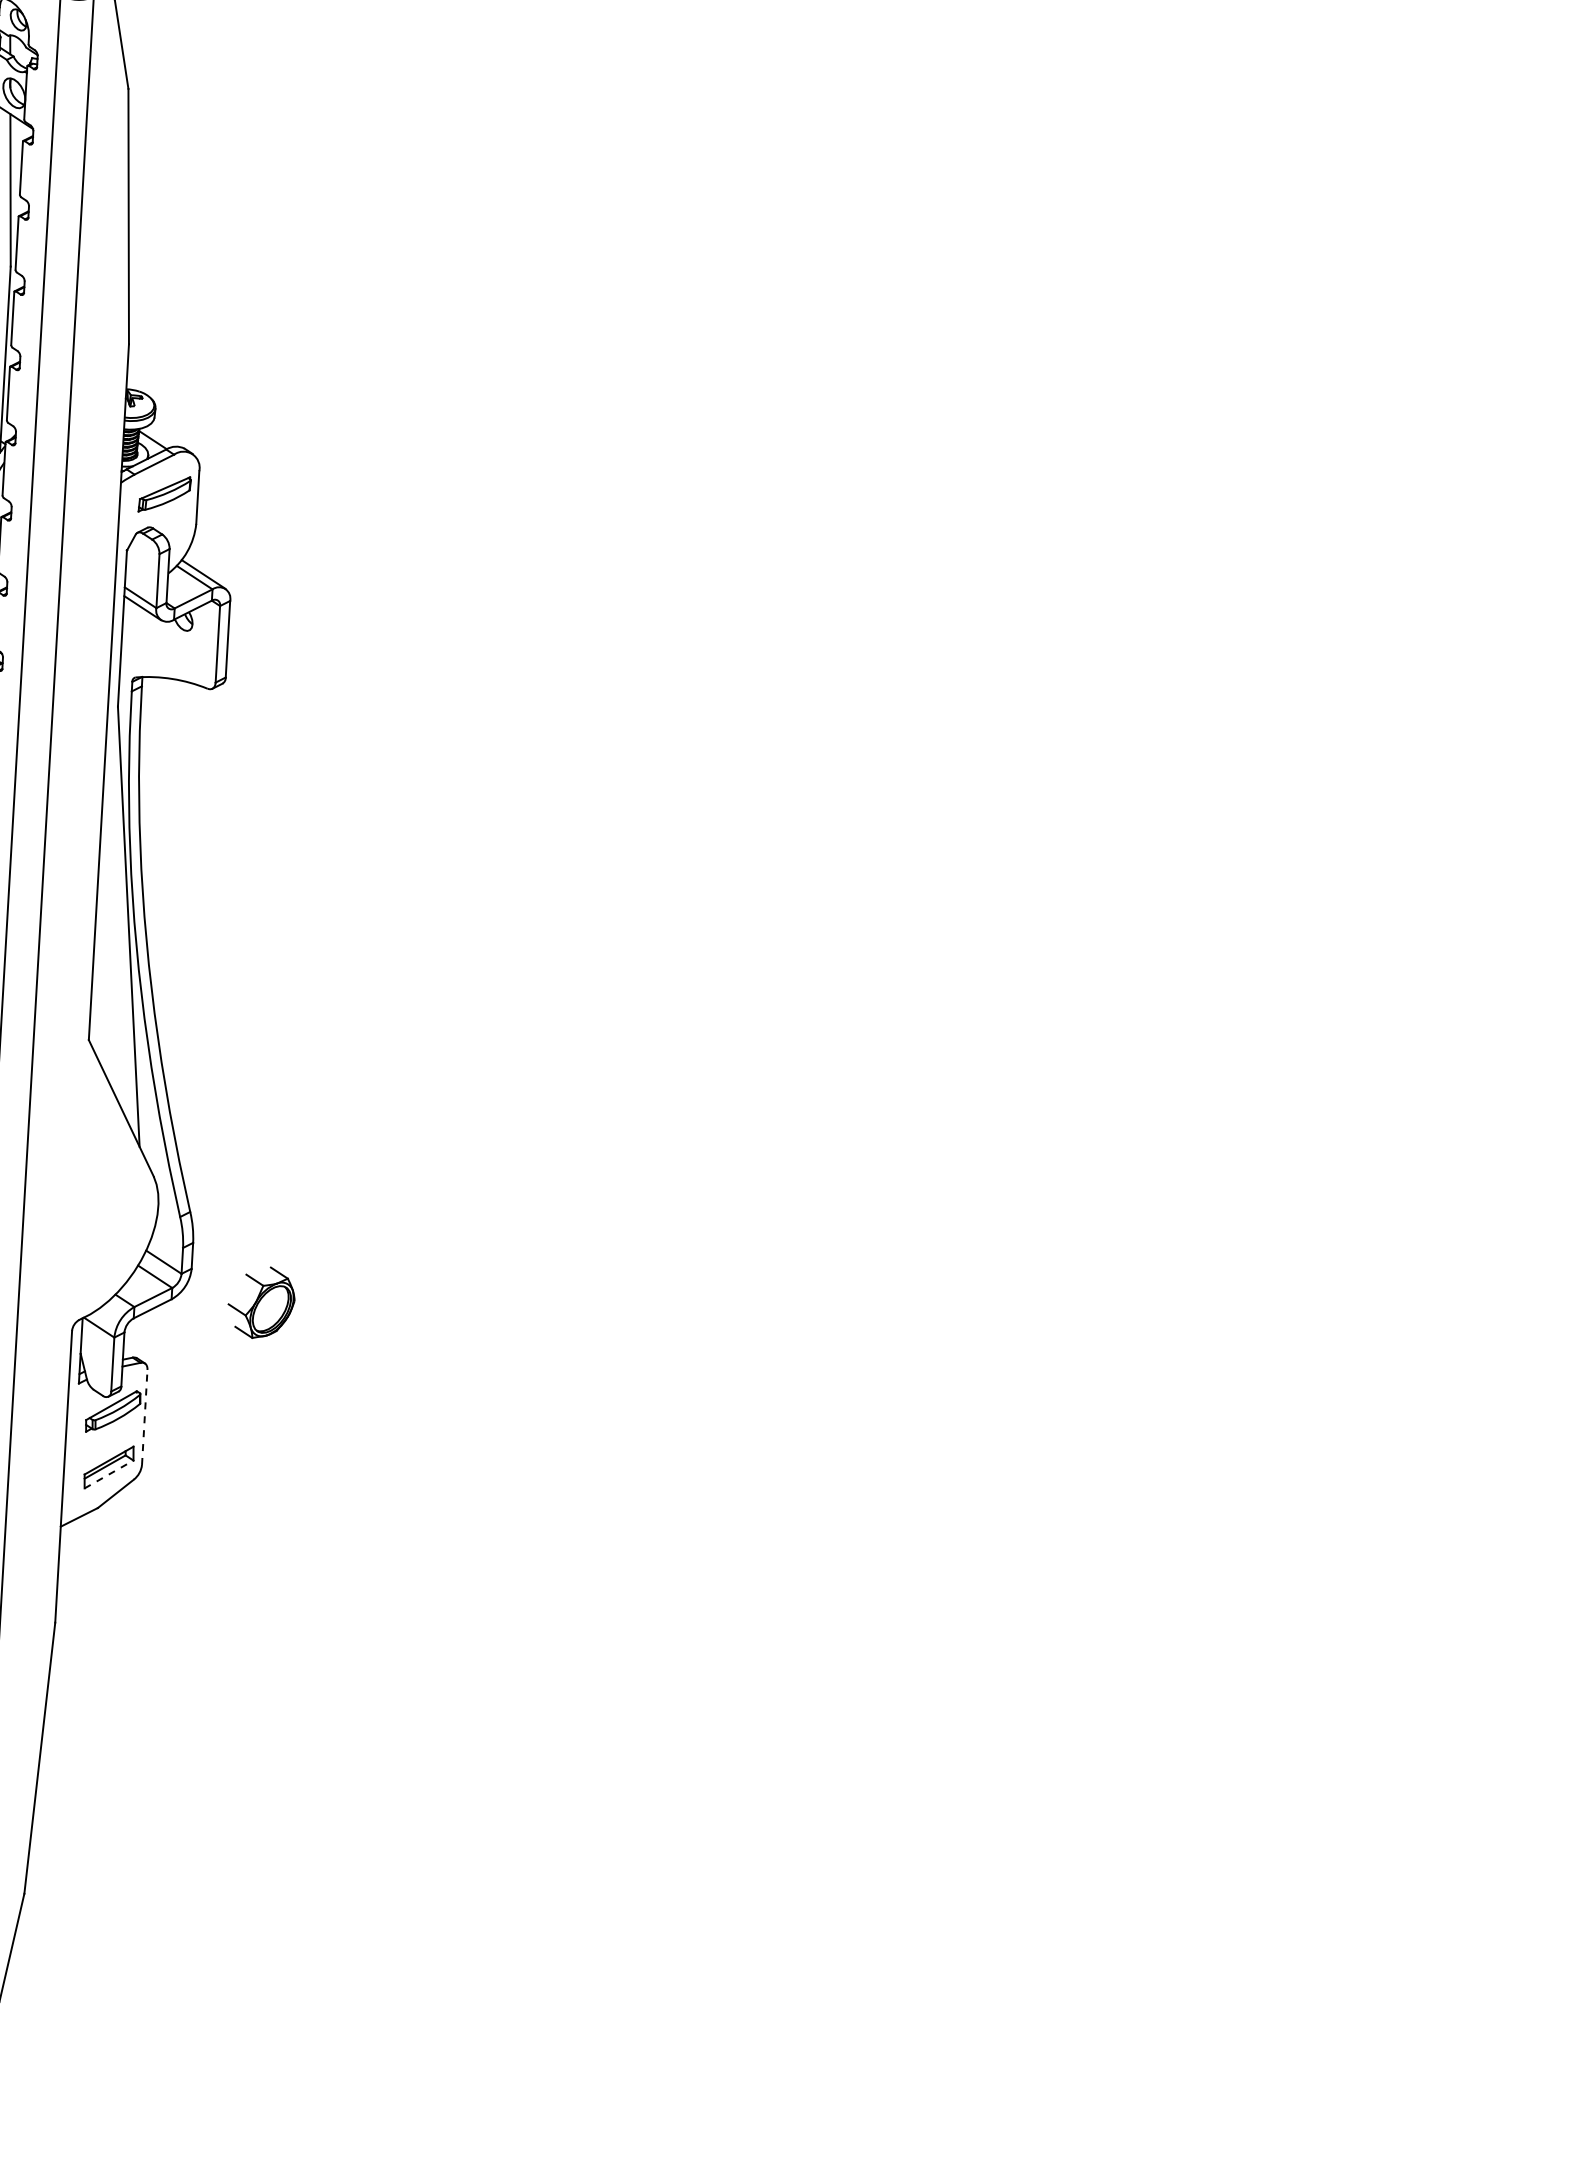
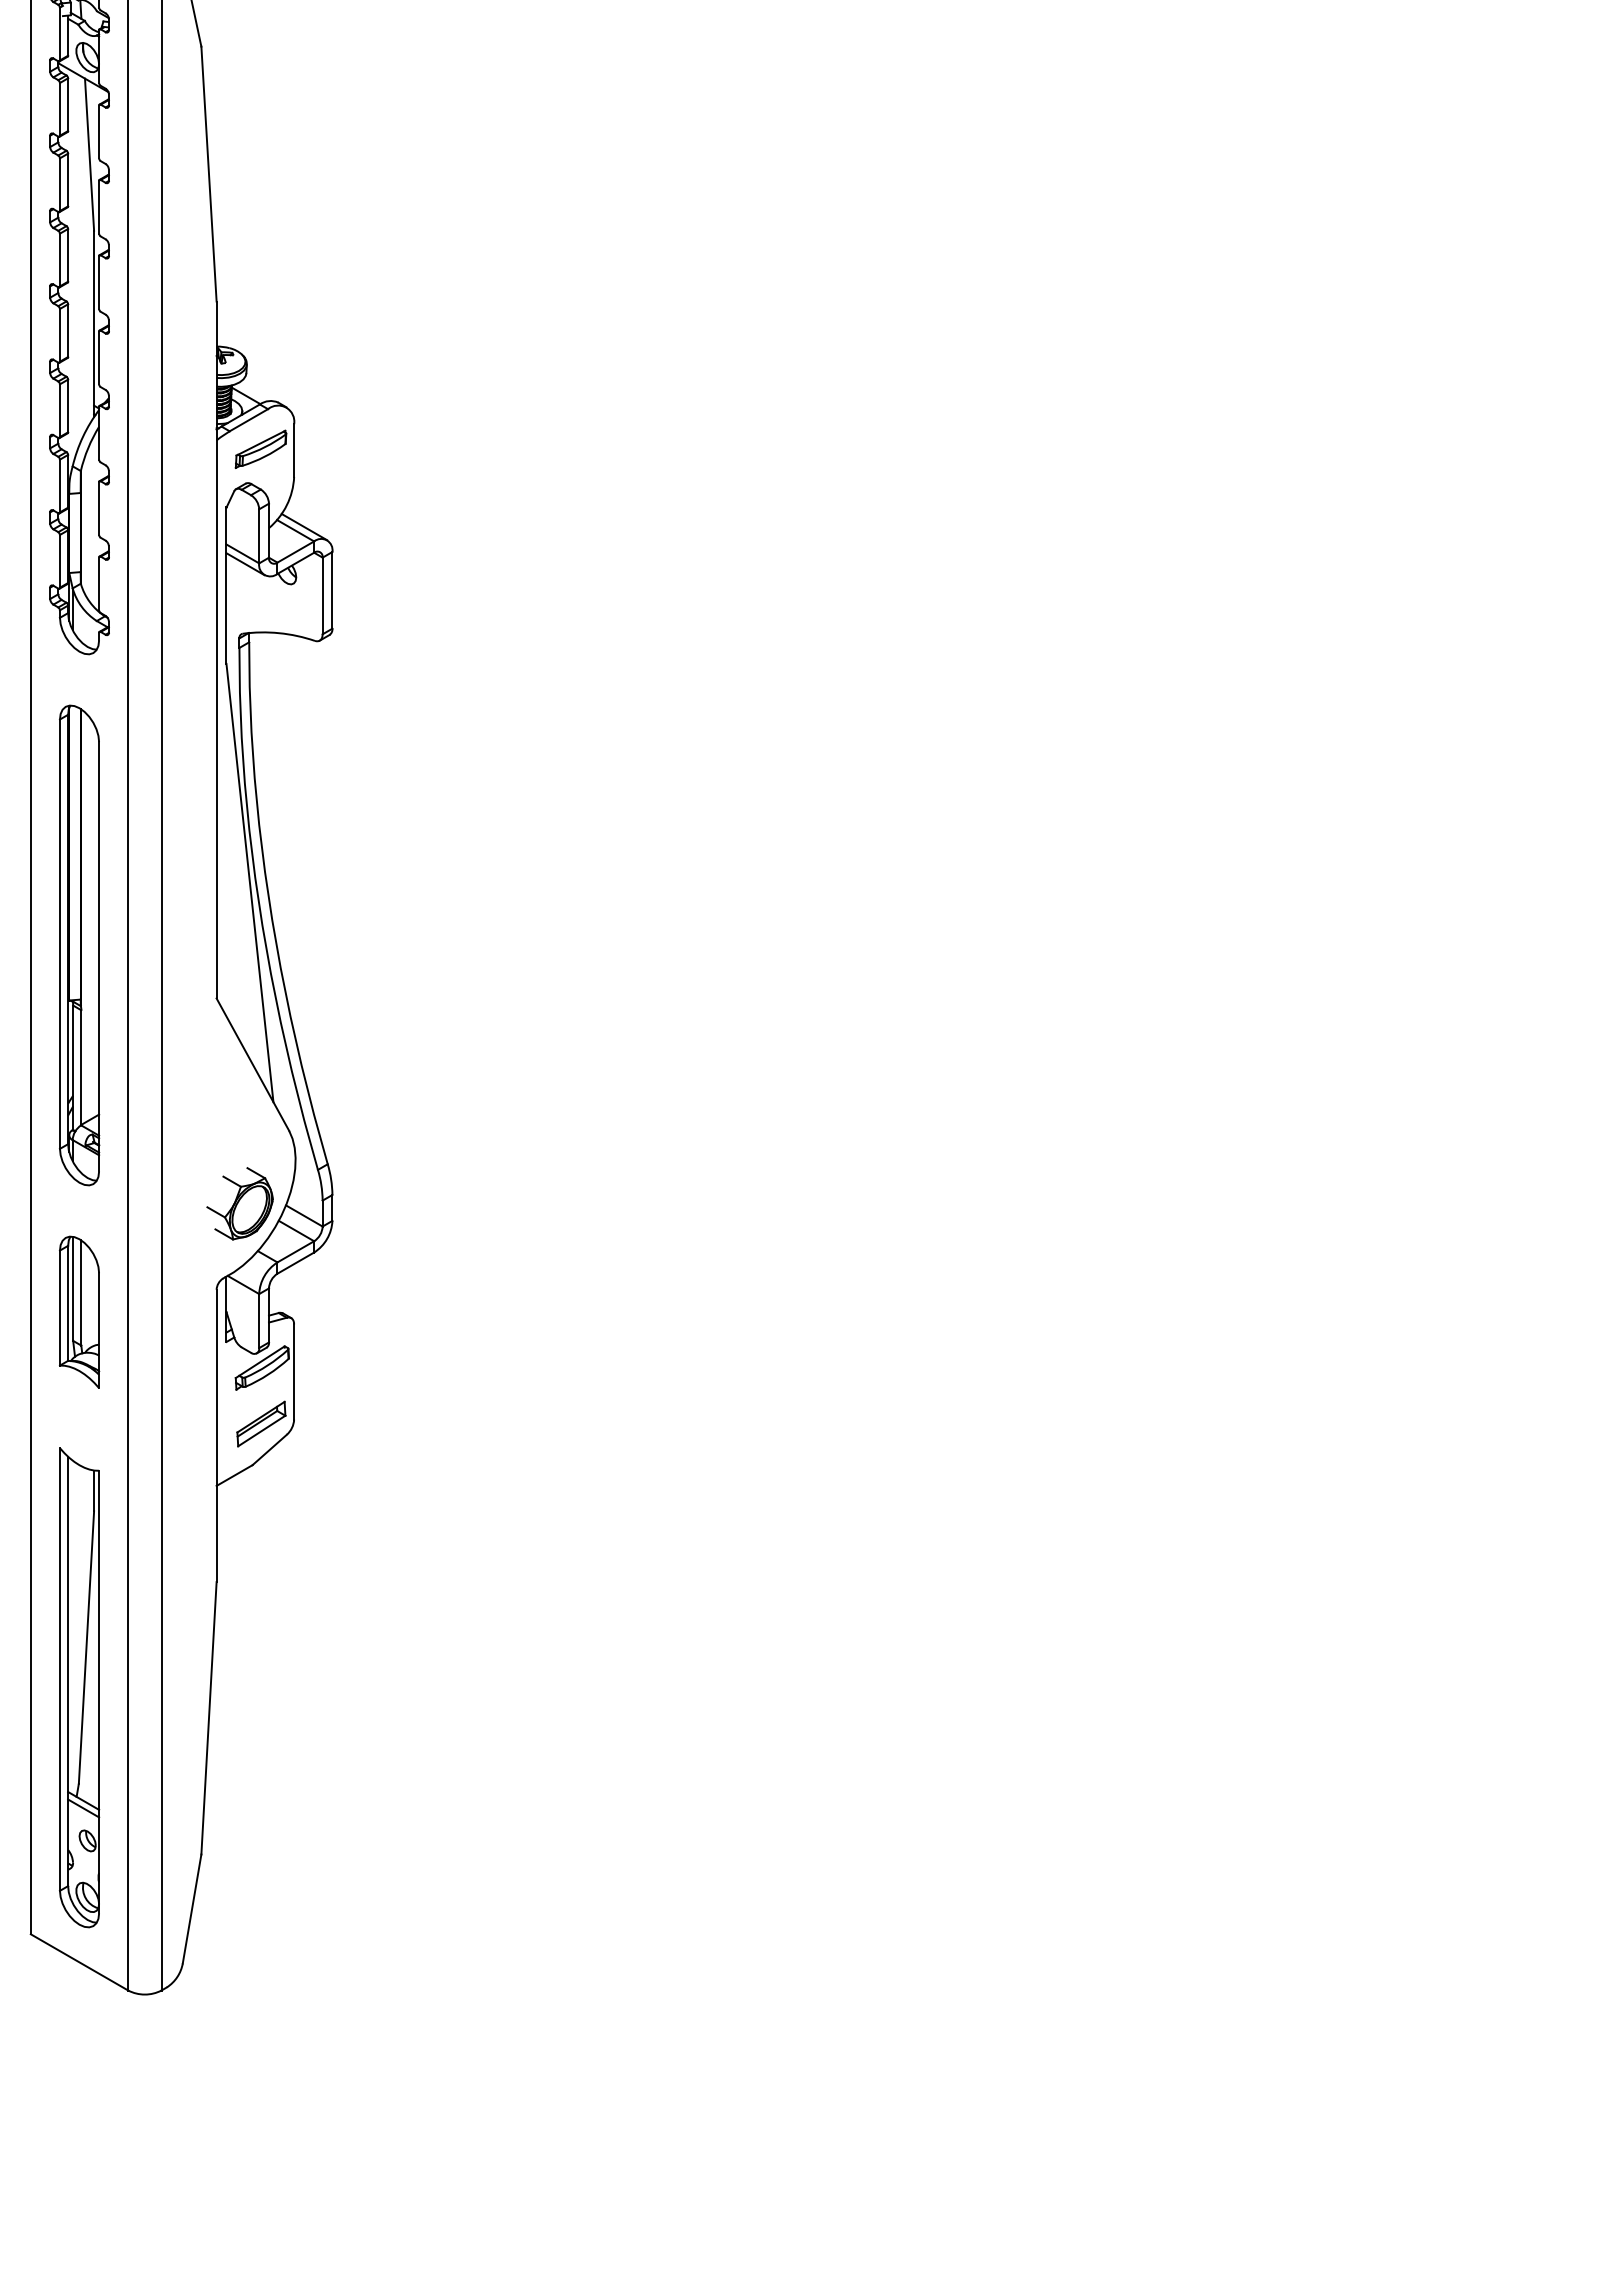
part: (260, 1302) -> (239, 1203), moved
line: (145, 1417) -> (294, 1372), dashed -> solid
line: (109, 1473) -> (262, 1430), dashed -> solid

